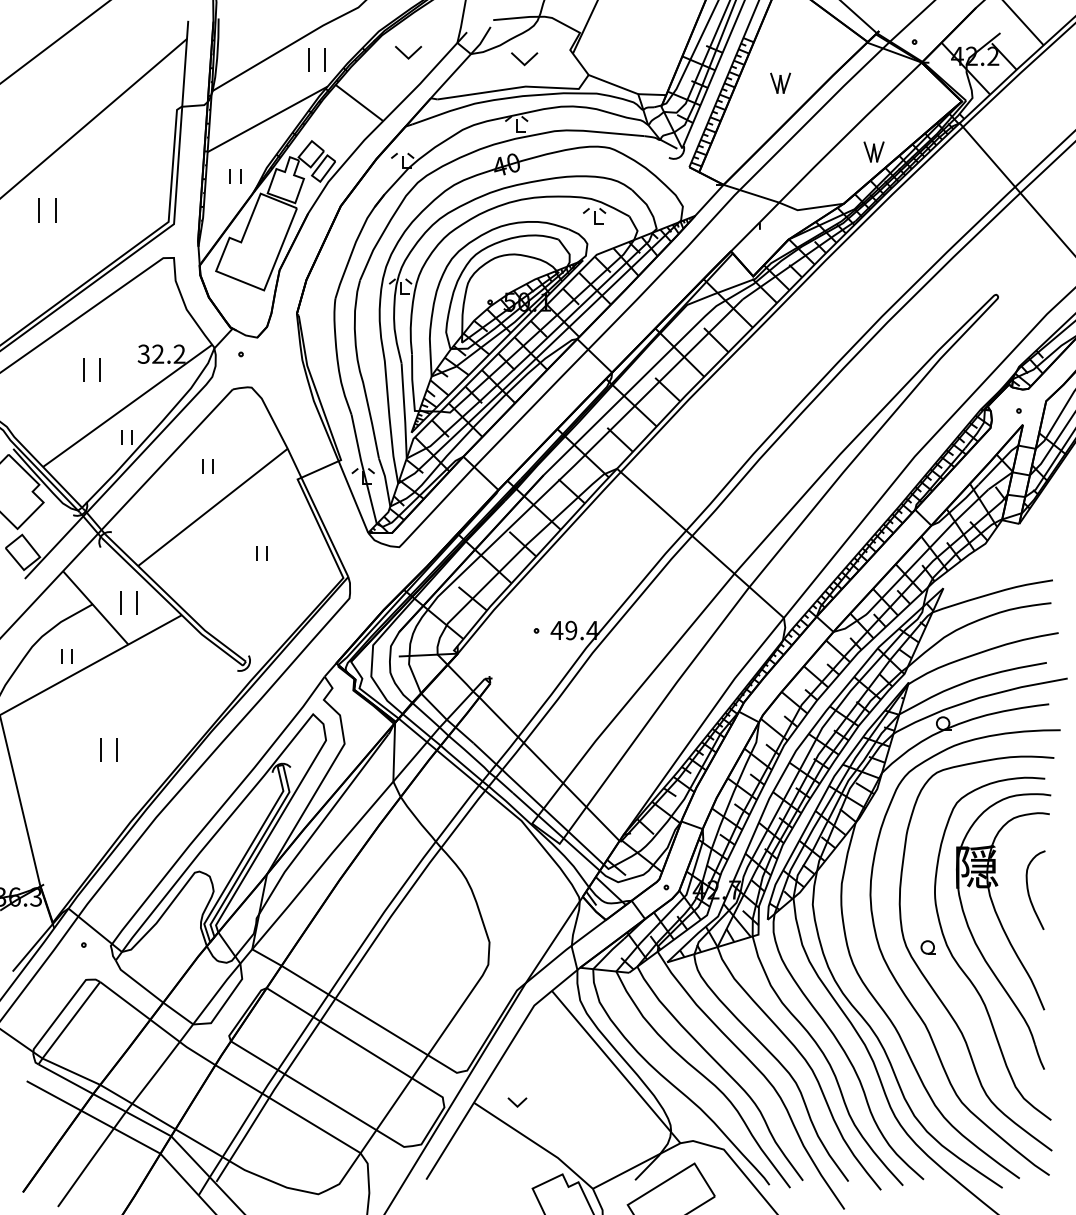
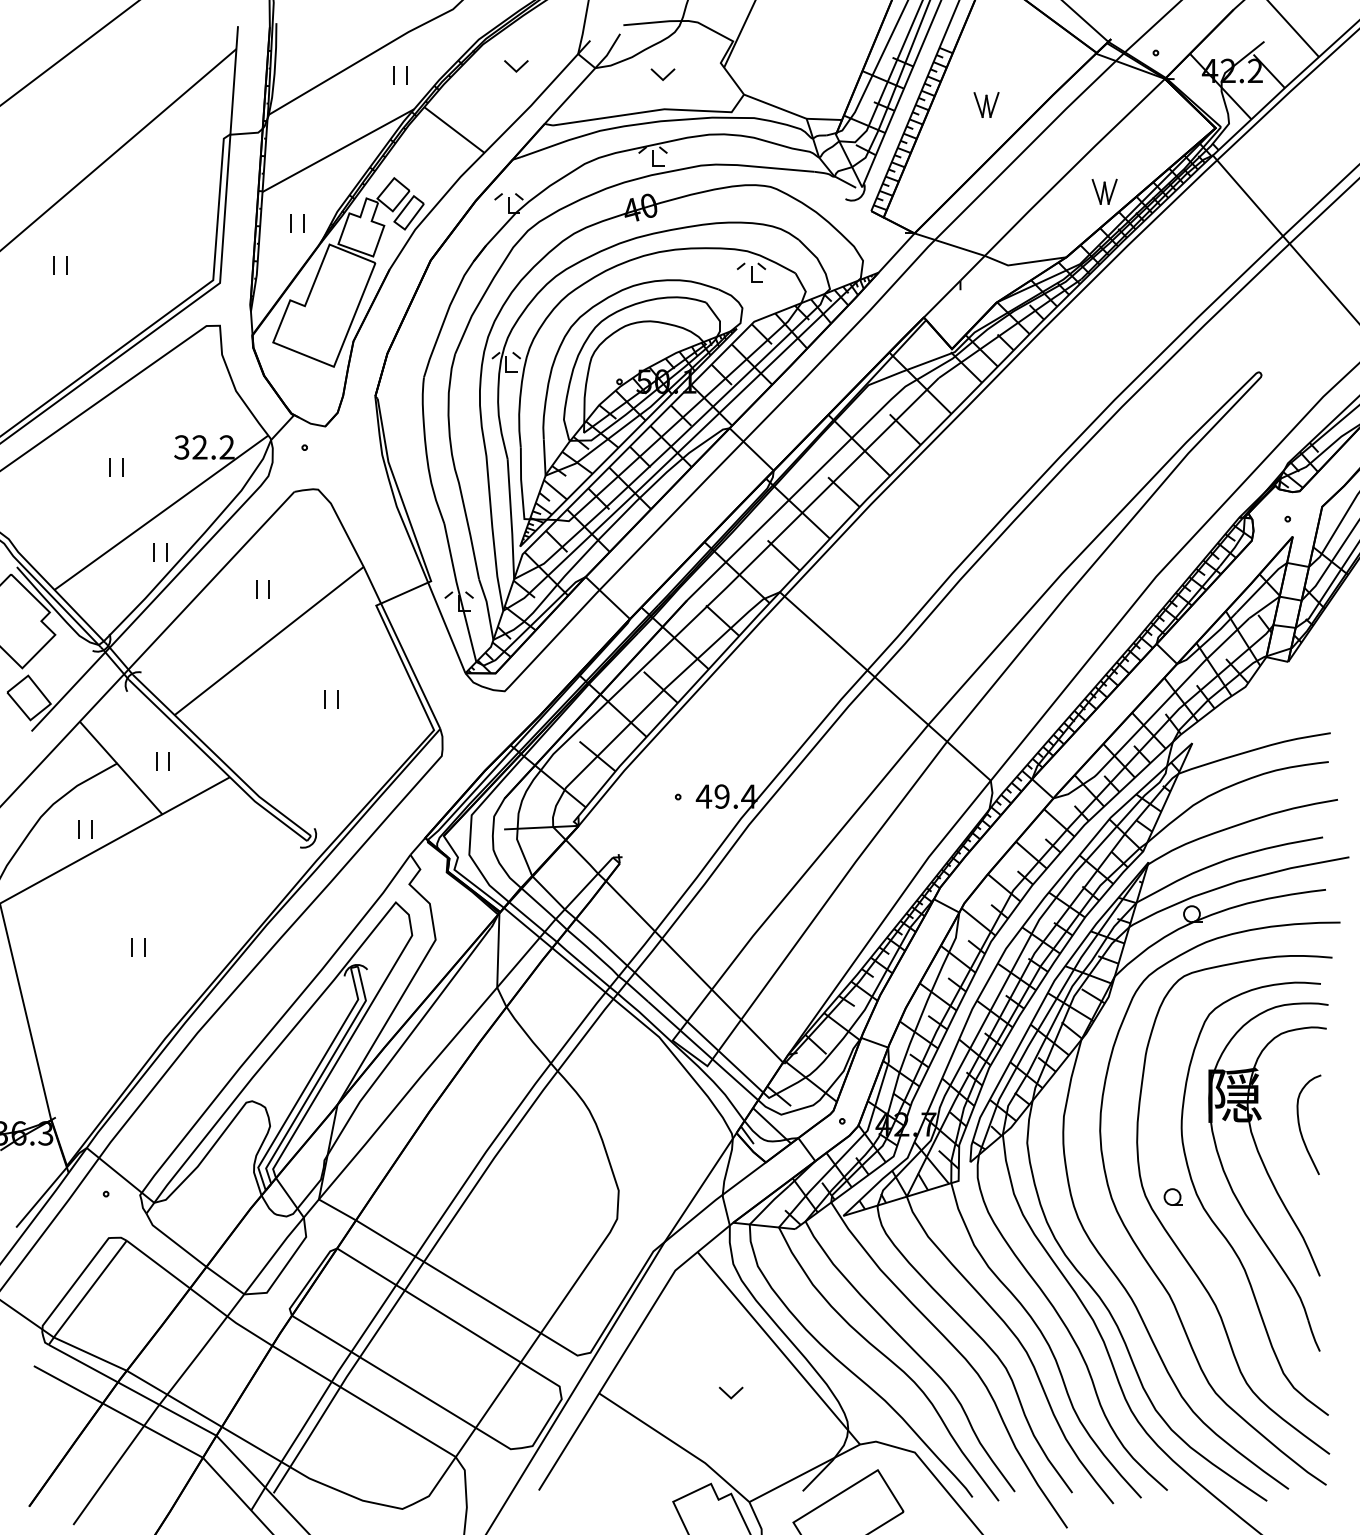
part: (408, 52) -> (516, 66), size x0.71
part: (524, 59) -> (662, 74), size x0.71
part: (316, 60) -> (400, 76), size x0.62
part: (47, 210) -> (60, 265), size x0.62
part: (91, 369) -> (115, 466), size x0.62
part: (128, 602) -> (162, 761), size x0.62
part: (108, 750) -> (137, 948), size x0.62
part: (517, 1102) -> (731, 1393), moved

